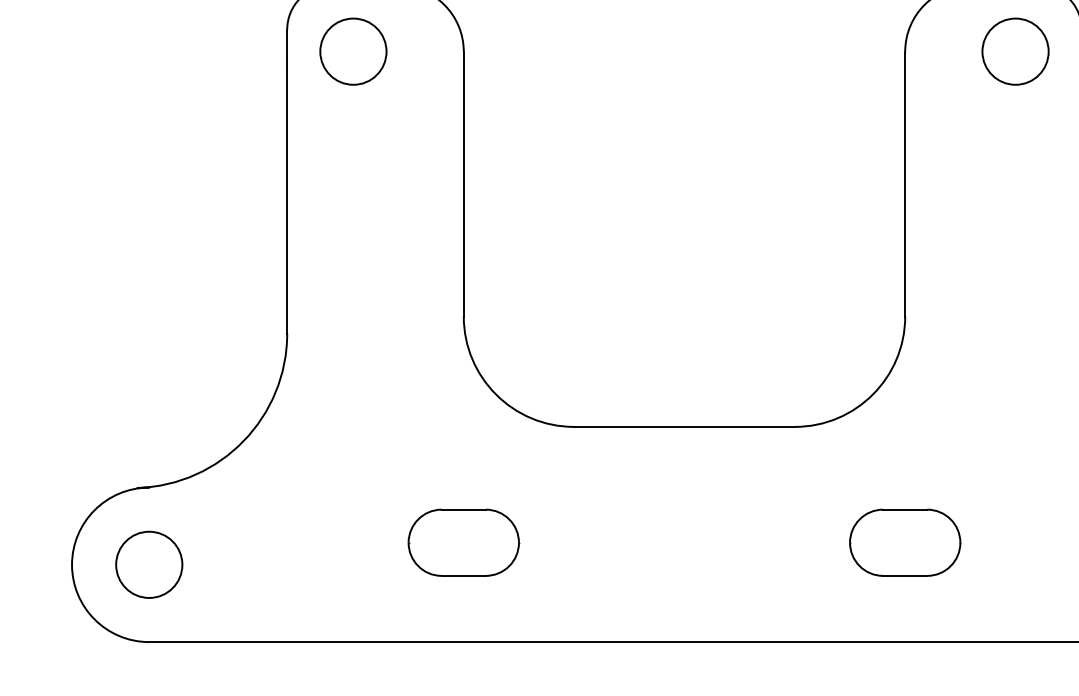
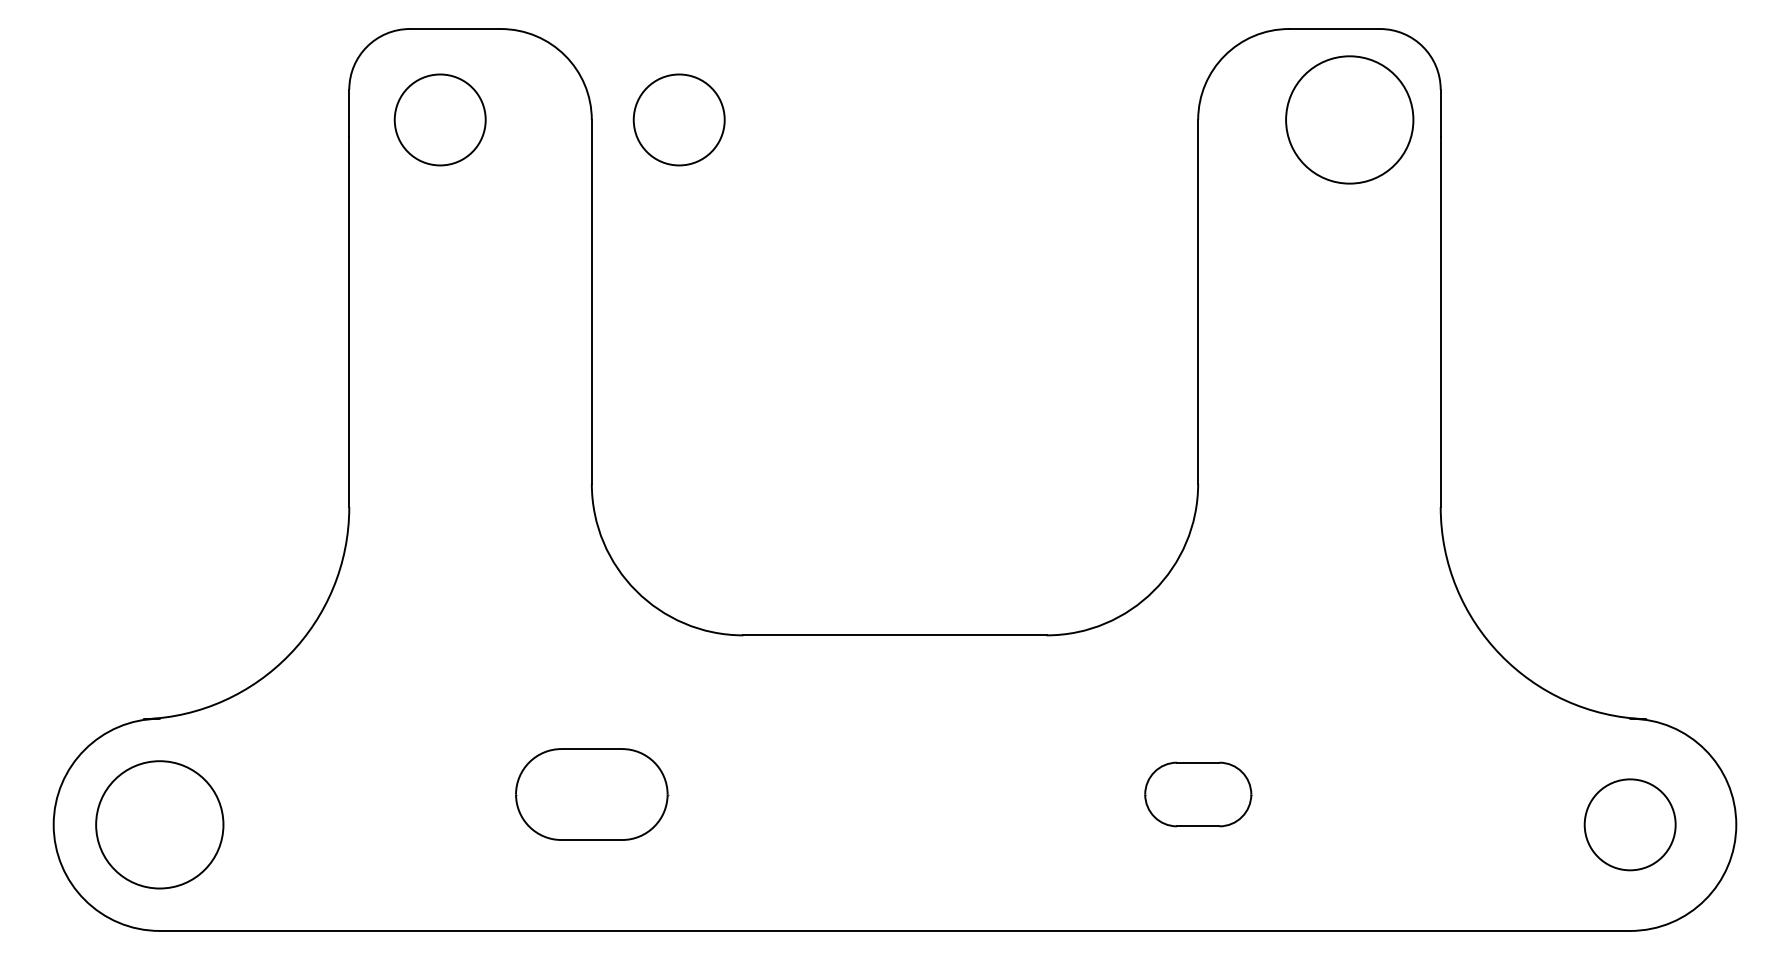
circle: (526, 51) -> (678, 119), added
circle: (1015, 51) -> (1349, 119), size x1.4
part: (905, 542) -> (1198, 794), size x0.7
circle: (149, 564) -> (159, 824), size x1.4

